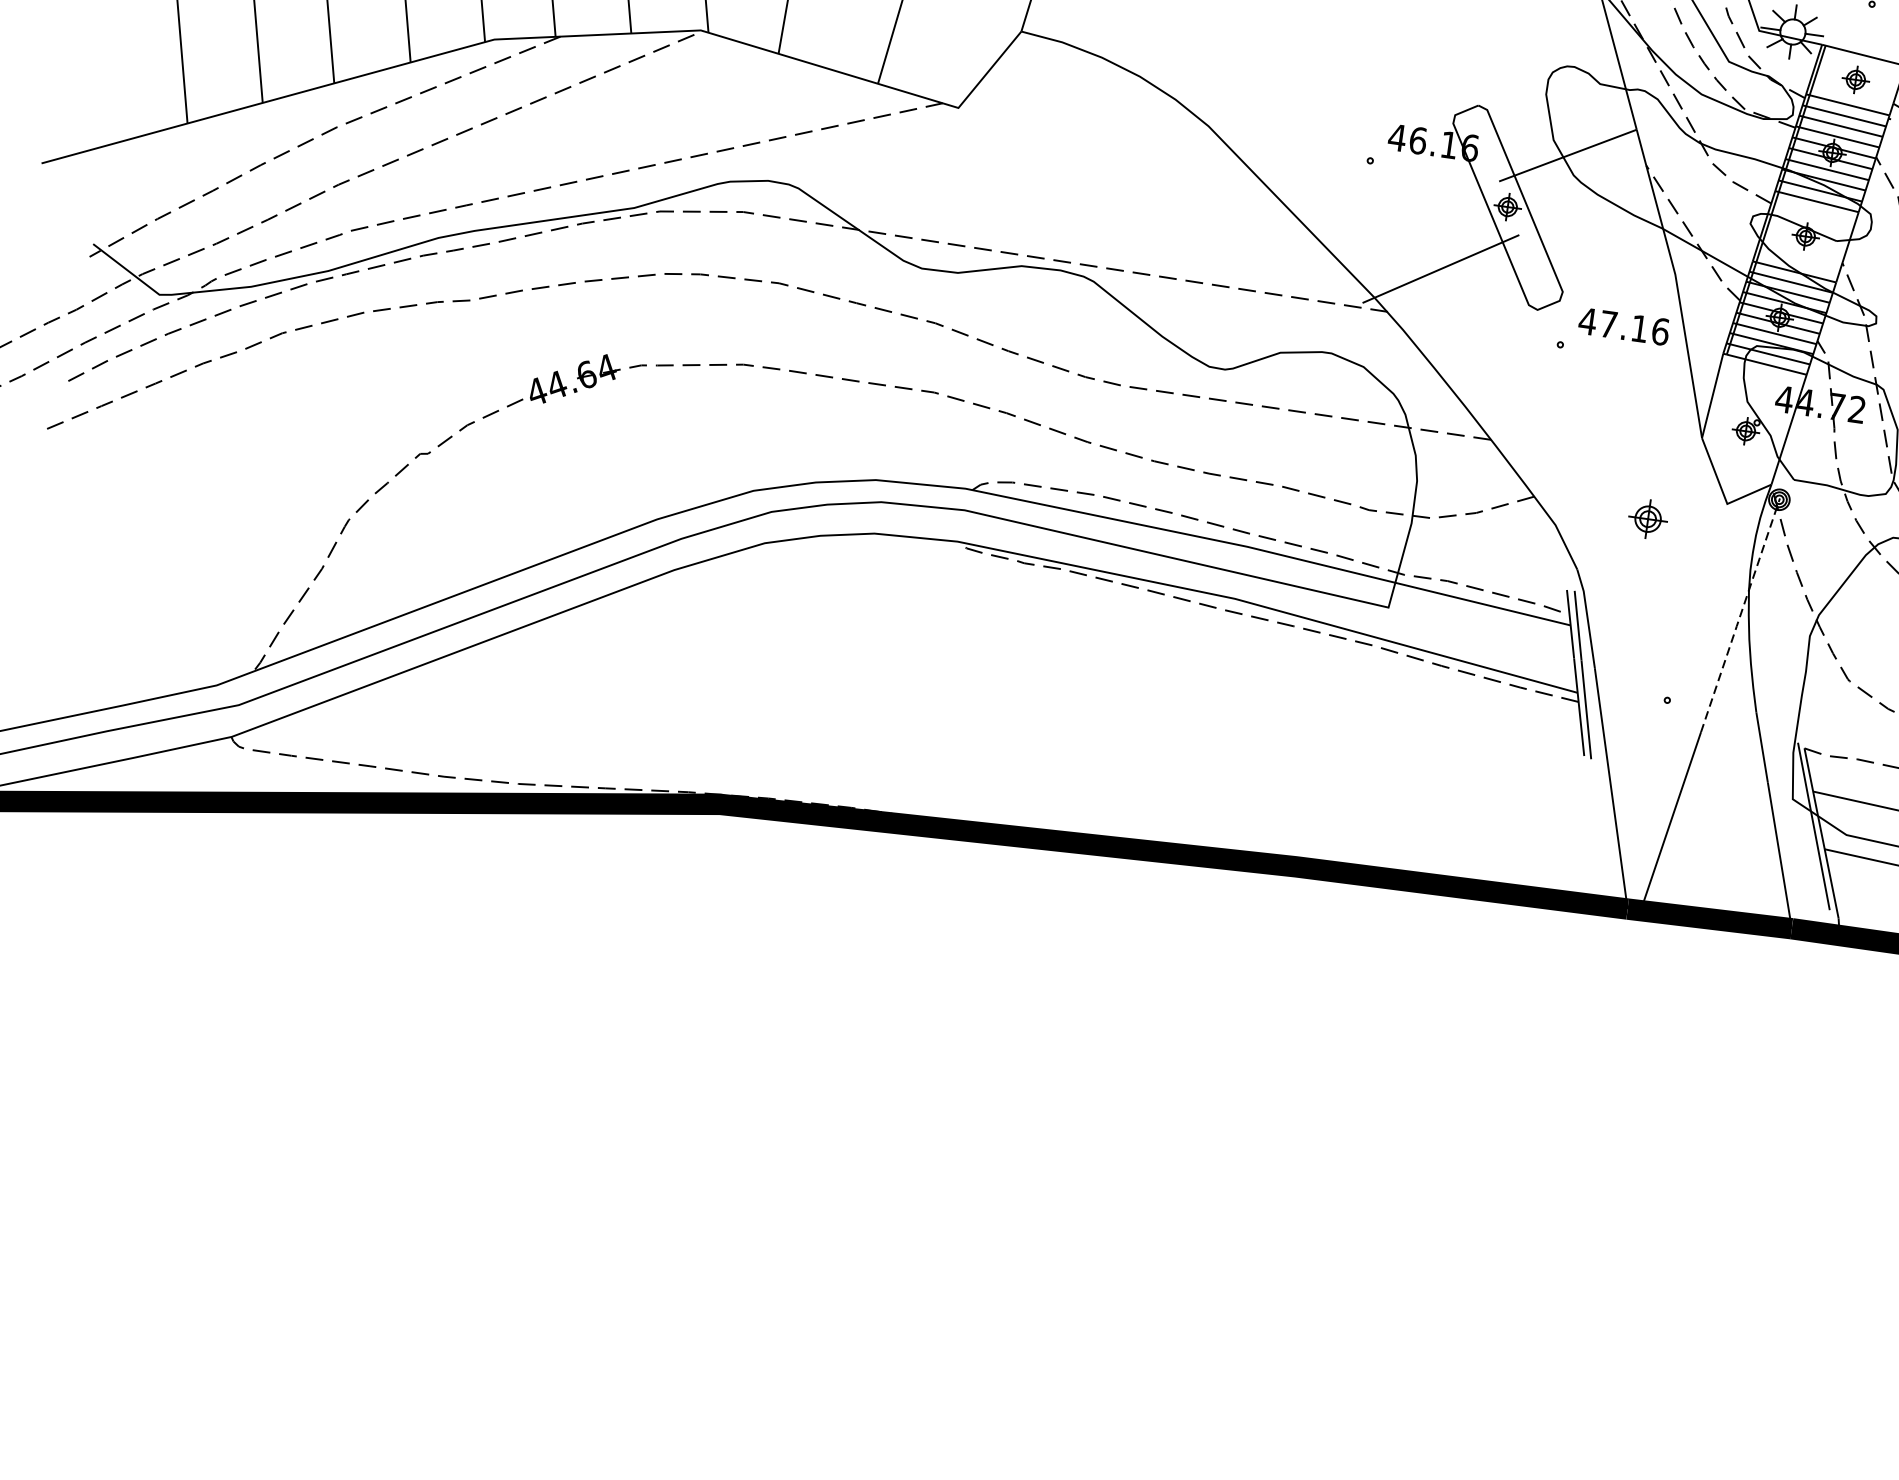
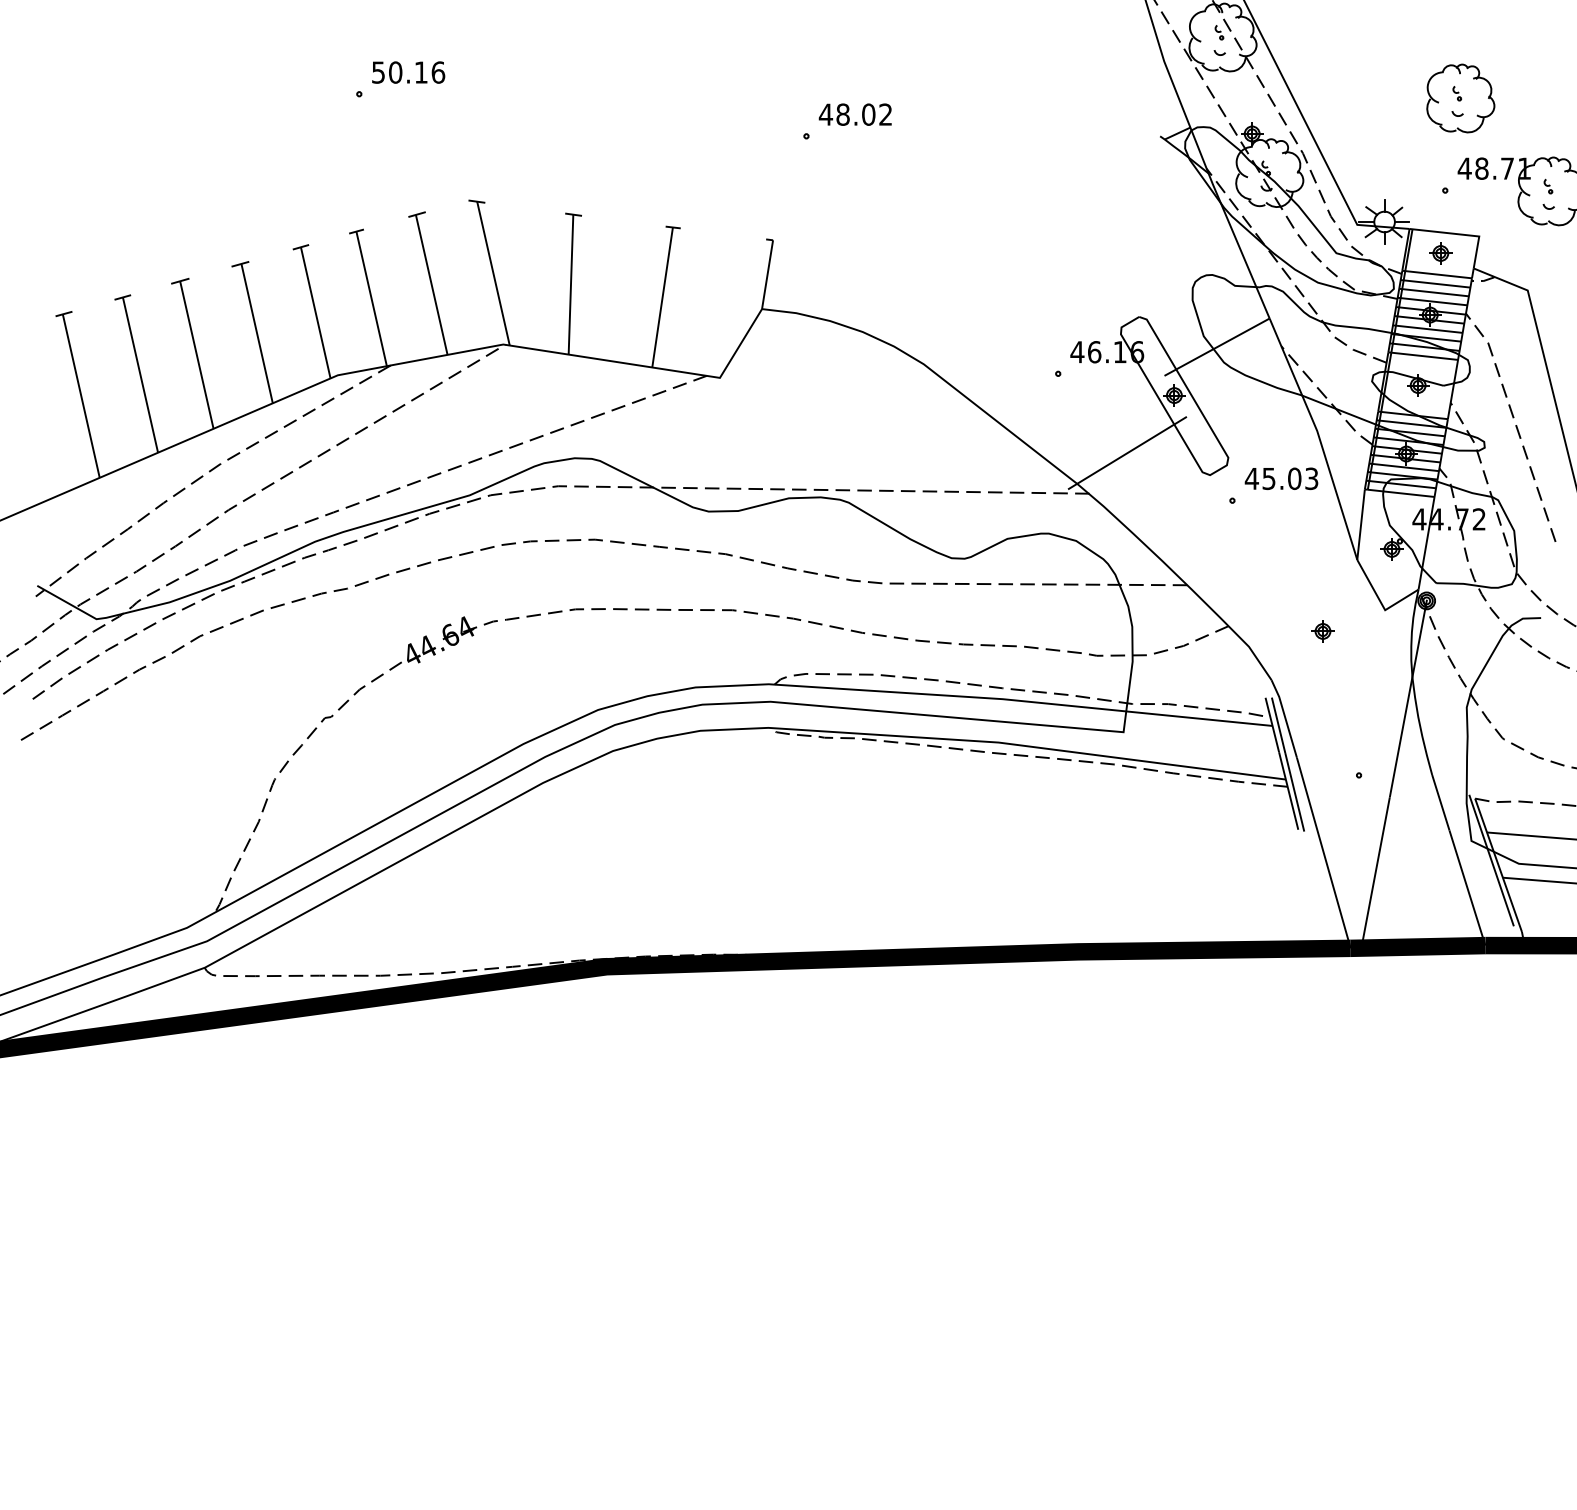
text: (1634, 327) -> (1290, 478), 47.16 -> 45.03
part: (1647, 519) -> (1322, 631), size x0.71
line: (1740, 615) -> (1408, 698), dashed -> solid

